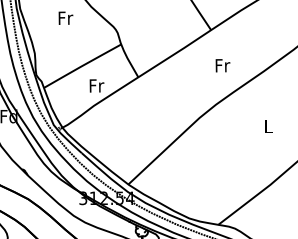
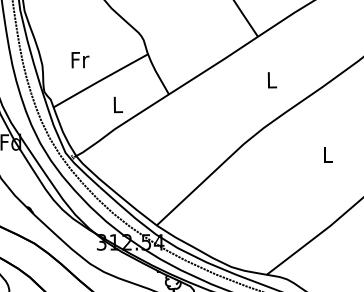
text: (65, 17) -> (79, 59), moved
text: (222, 65) -> (271, 79), Fr -> L
text: (96, 85) -> (117, 104), Fr -> L

